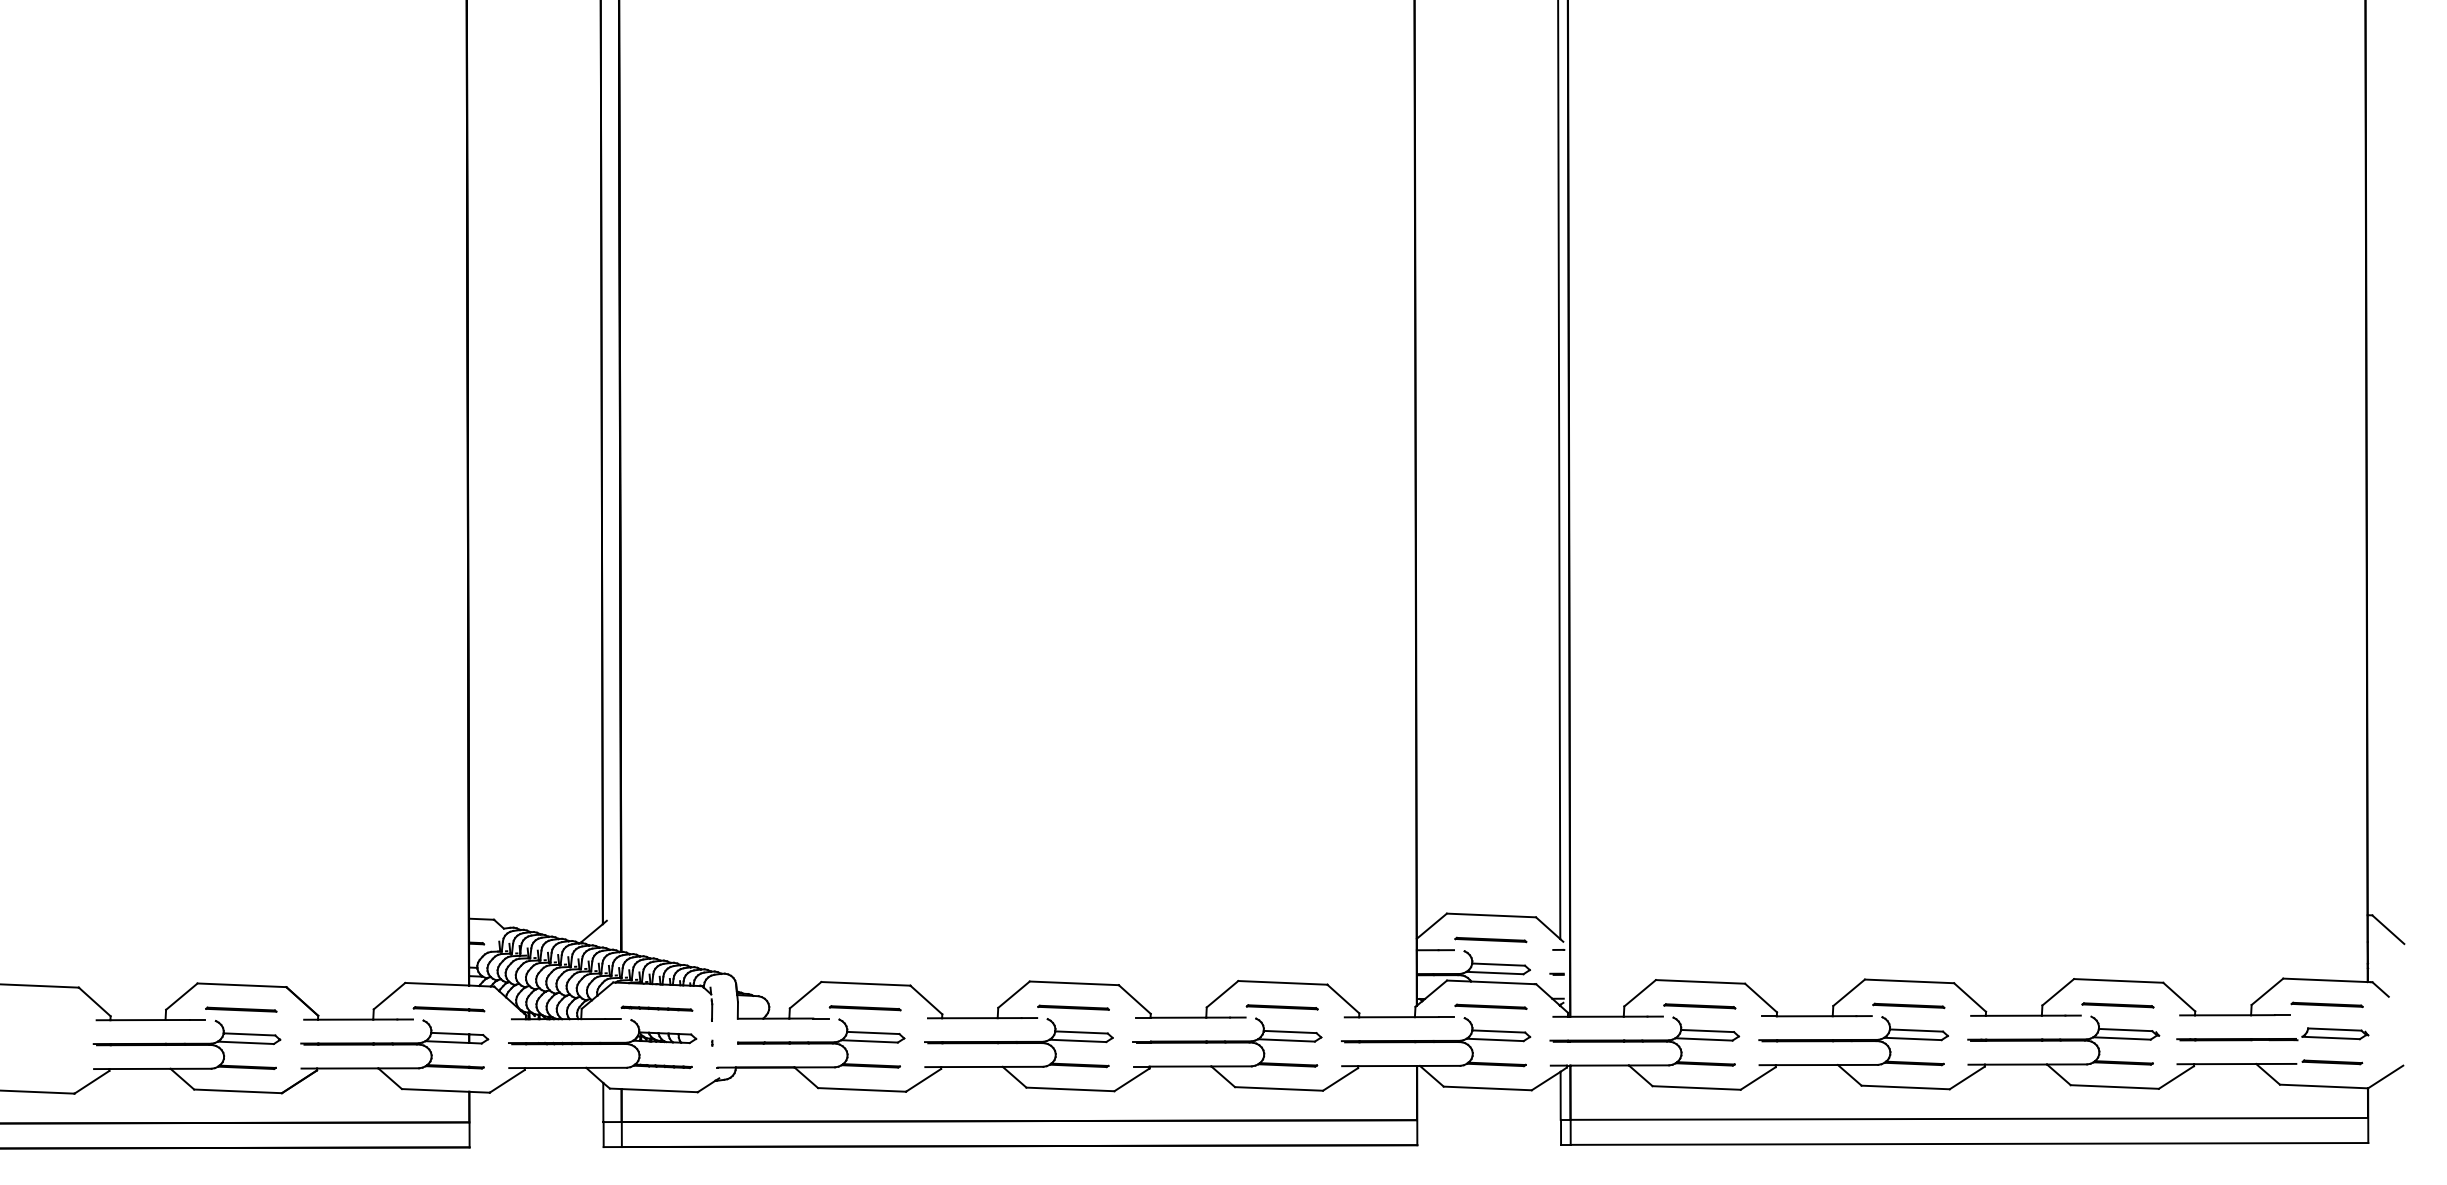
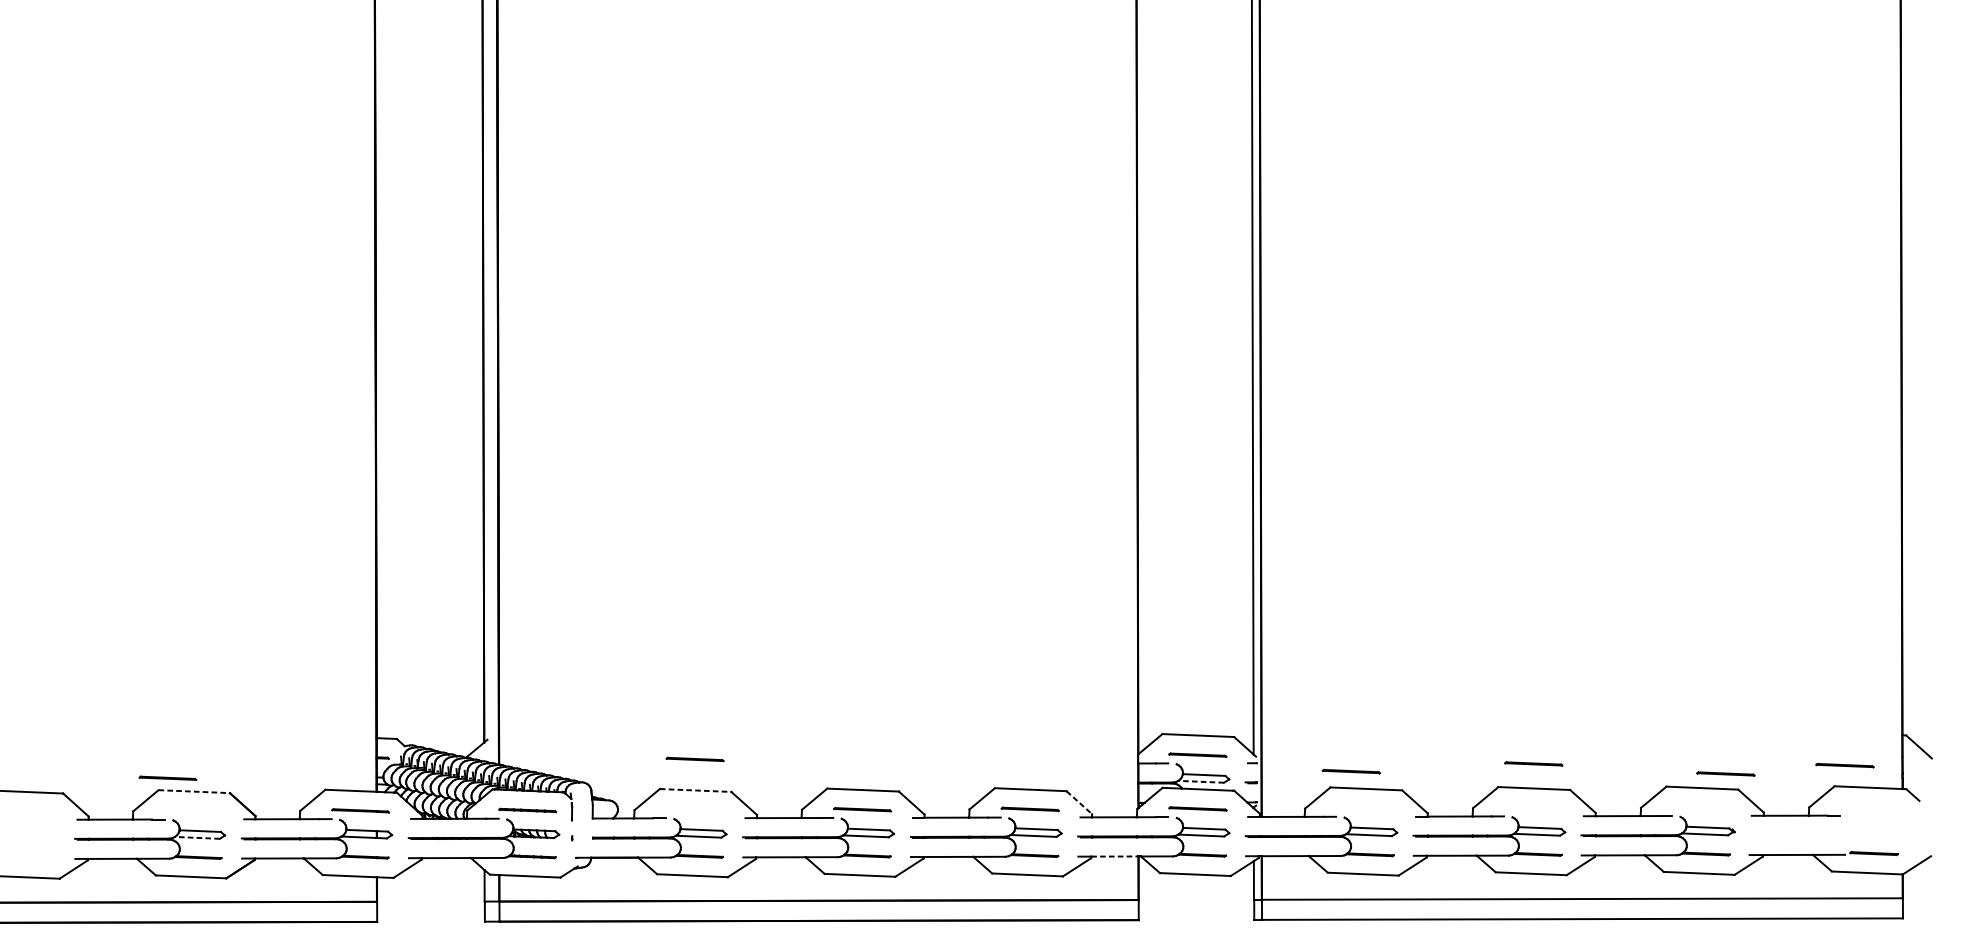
line: (1494, 973) -> (1200, 782), solid -> dashed
line: (865, 983) -> (695, 790), solid -> dashed
line: (242, 985) -> (194, 791), solid -> dashed
line: (1343, 999) -> (1079, 803), solid -> dashed
line: (2326, 1004) -> (1844, 765), moved
line: (1908, 1005) -> (1533, 763), moved
line: (2117, 1005) -> (1725, 774), moved
line: (1699, 1006) -> (1351, 771), moved
line: (864, 1008) -> (694, 759), moved
line: (241, 1009) -> (168, 778), moved
part: (2272, 1034) -> (1825, 831), removed
line: (245, 1042) -> (197, 837), solid -> dashed
line: (1388, 1066) -> (1115, 856), solid -> dashed

